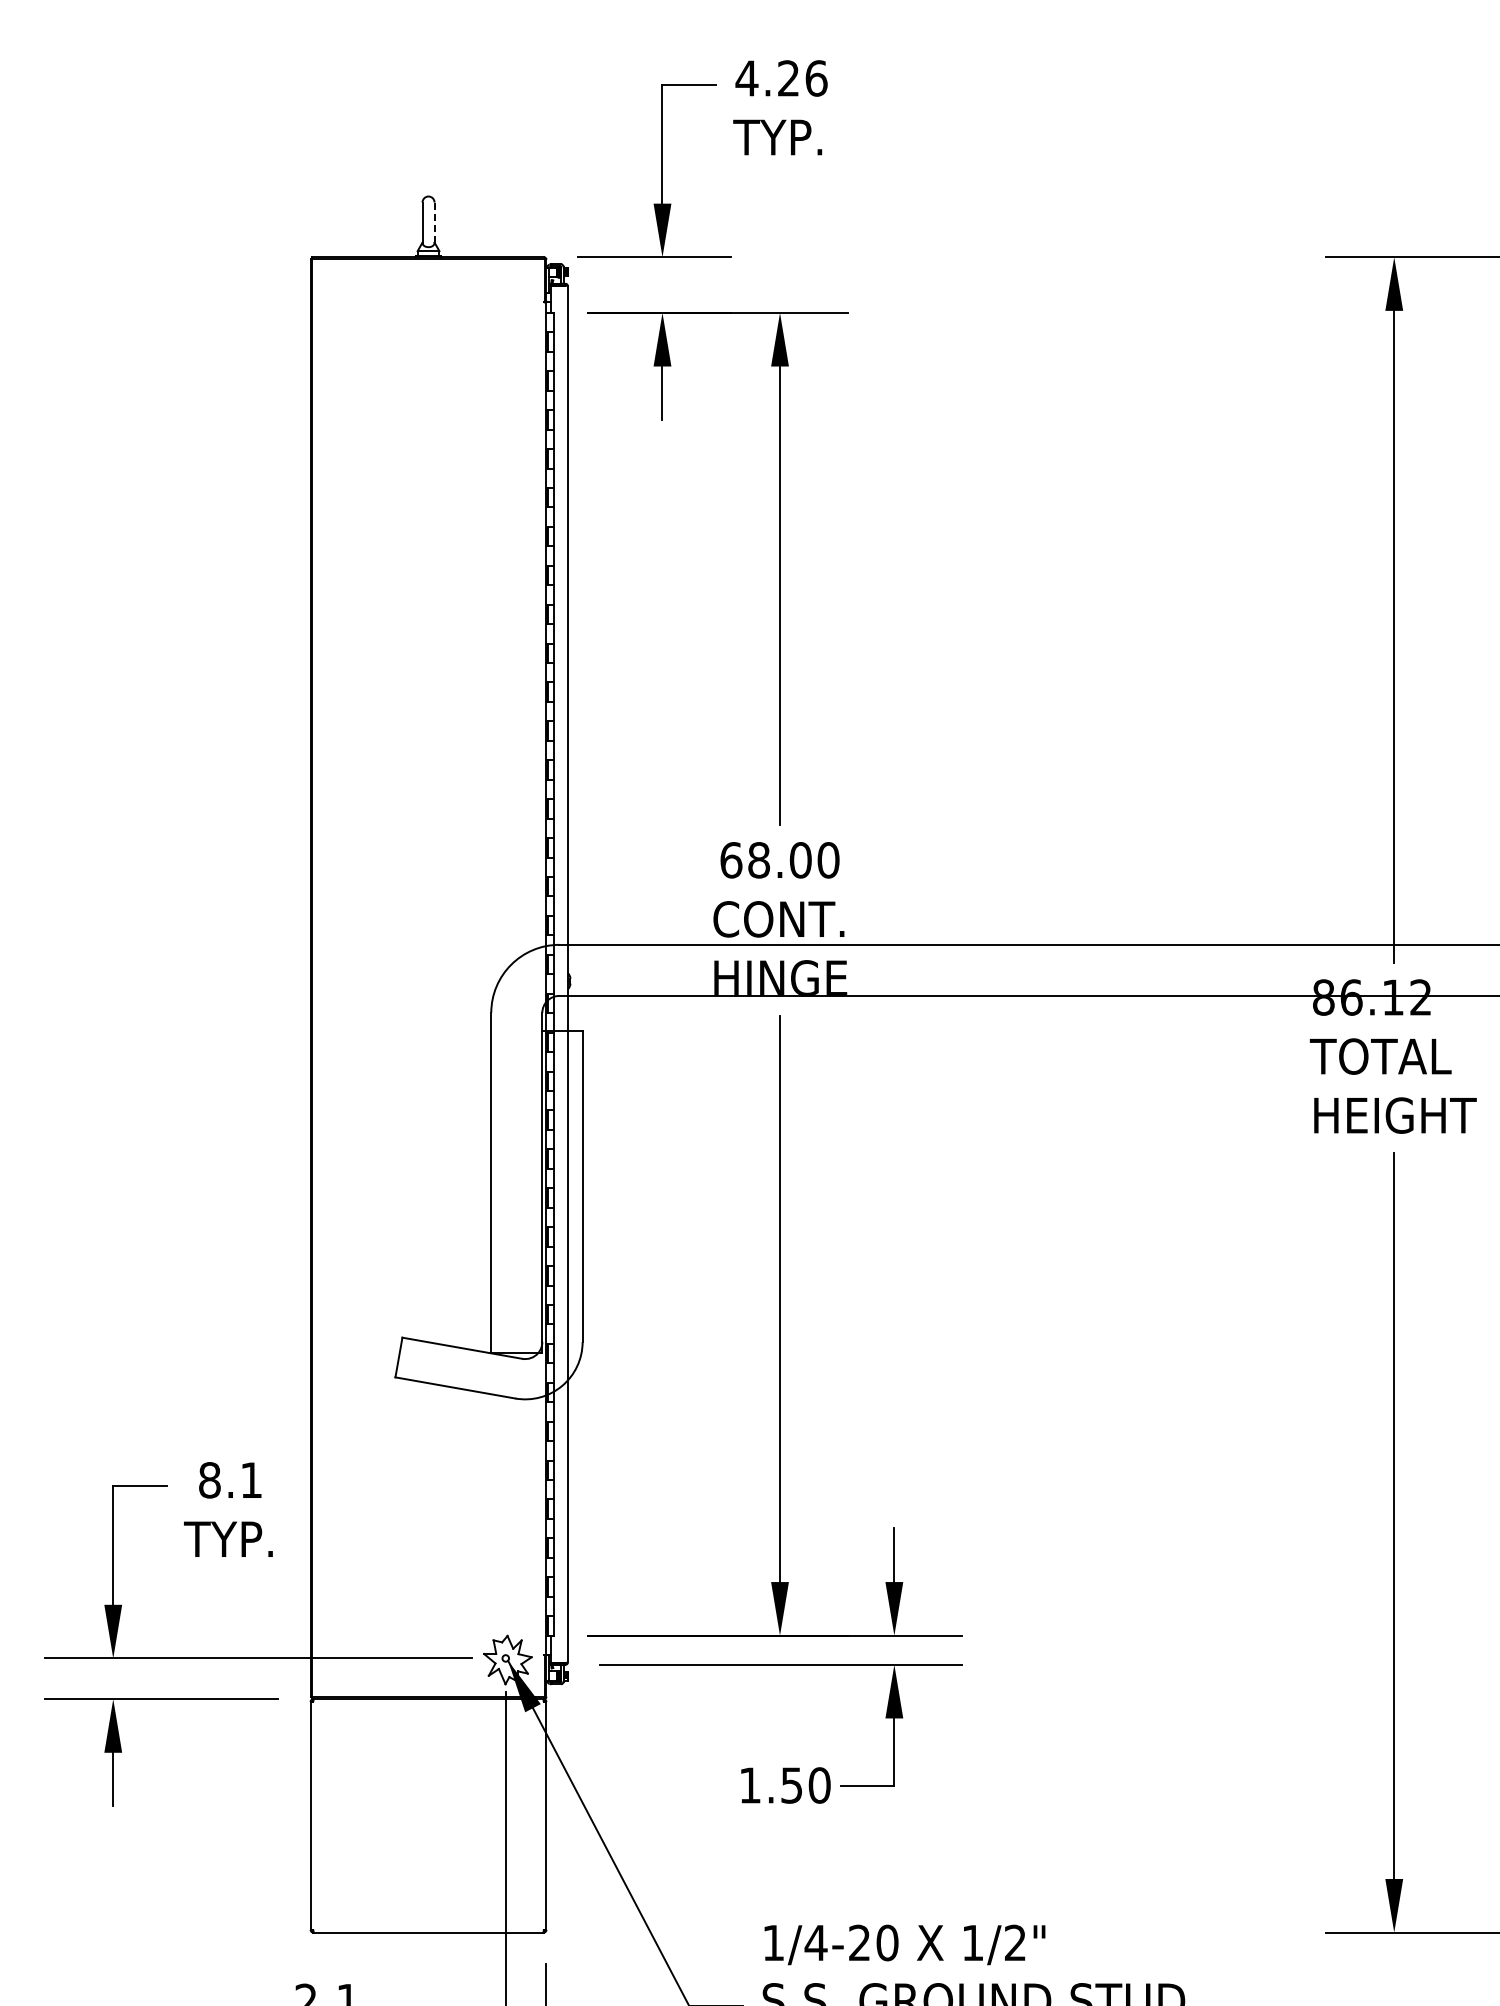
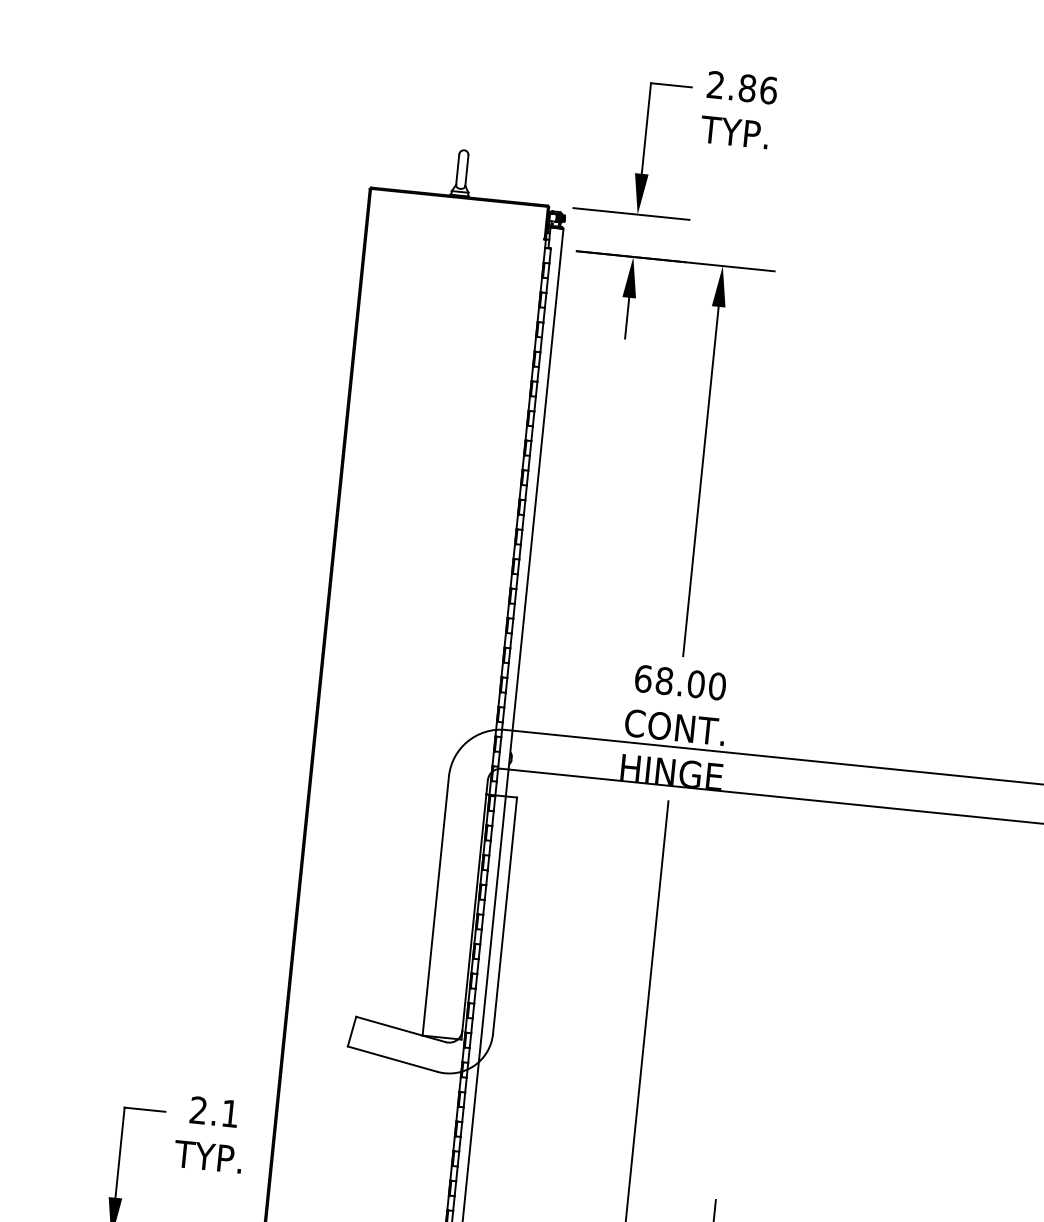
text: (767, 78) -> (731, 86), 4.26 -> 2.86
line: (434, 222) -> (466, 170), dashed -> solid
text: (209, 1480) -> (198, 1110), 8.1 -> 2.1

